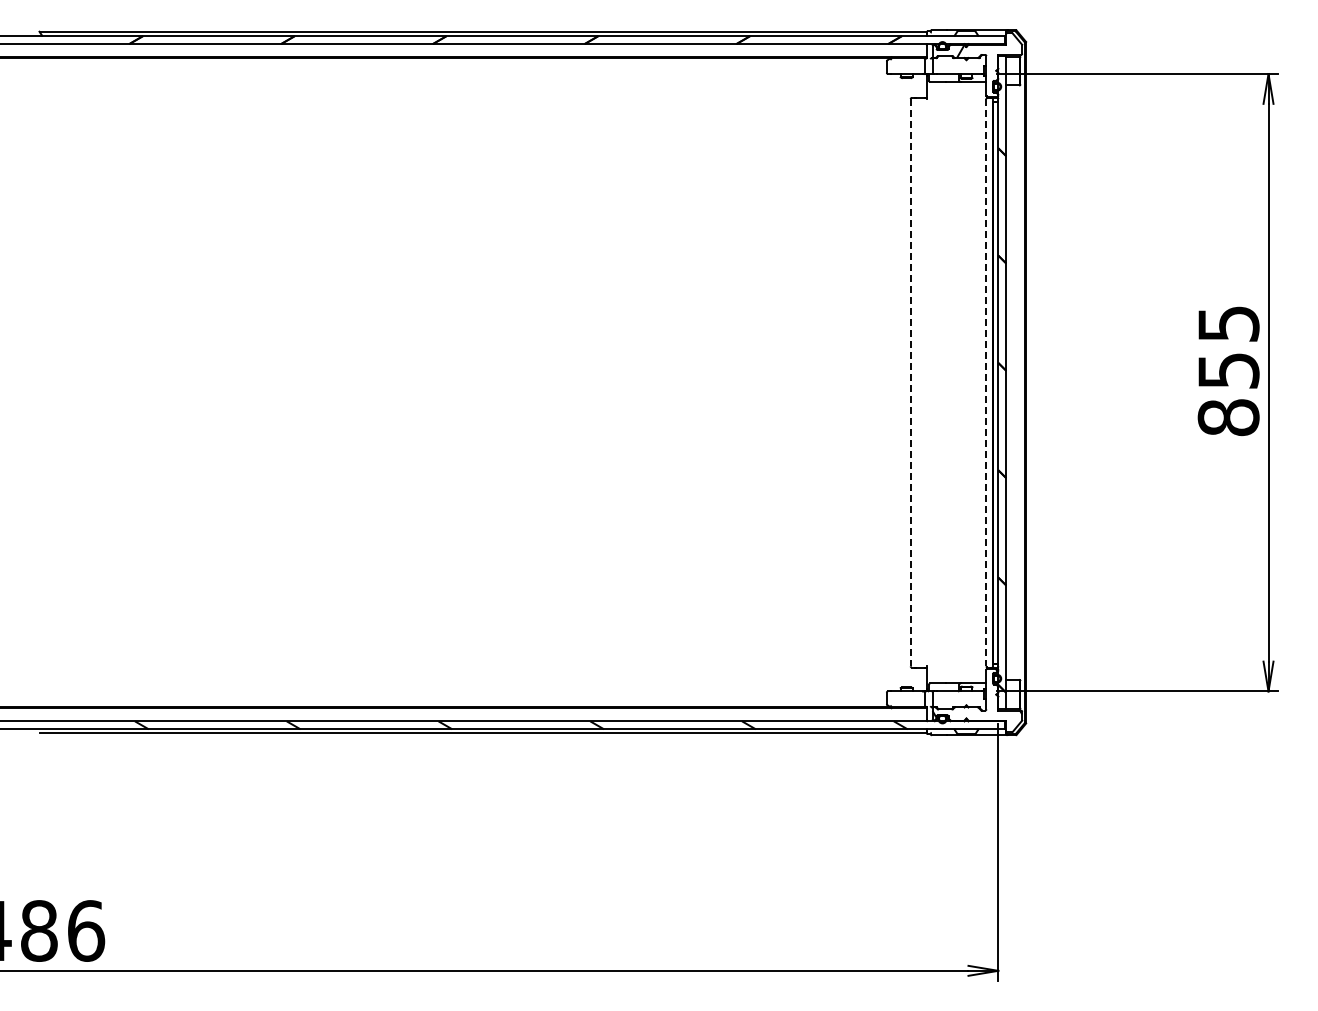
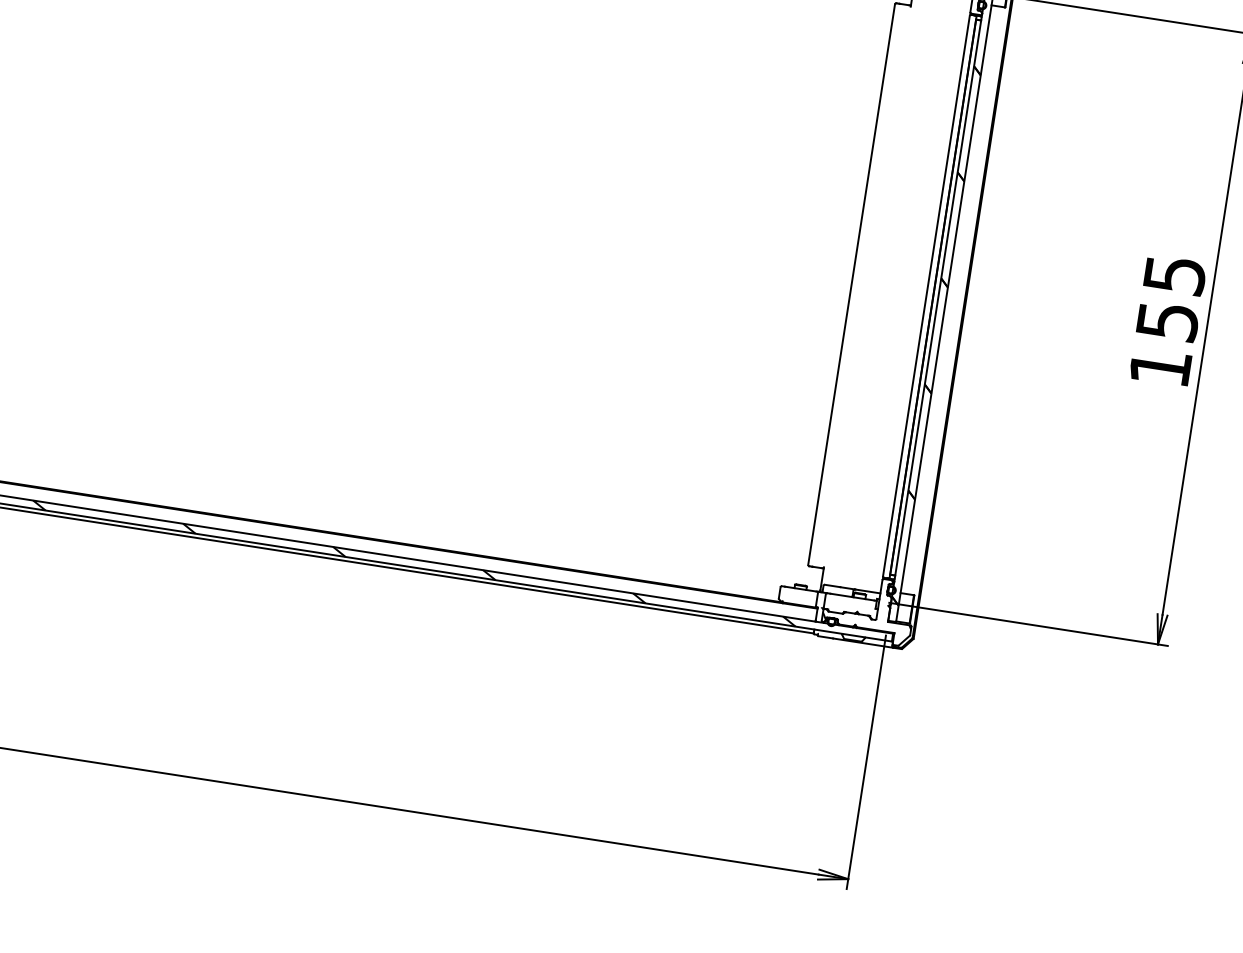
line: (910, 382) -> (851, 284), dashed -> solid
line: (986, 382) -> (926, 295), dashed -> solid
text: (1228, 417) -> (1160, 367), 855 -> 155

